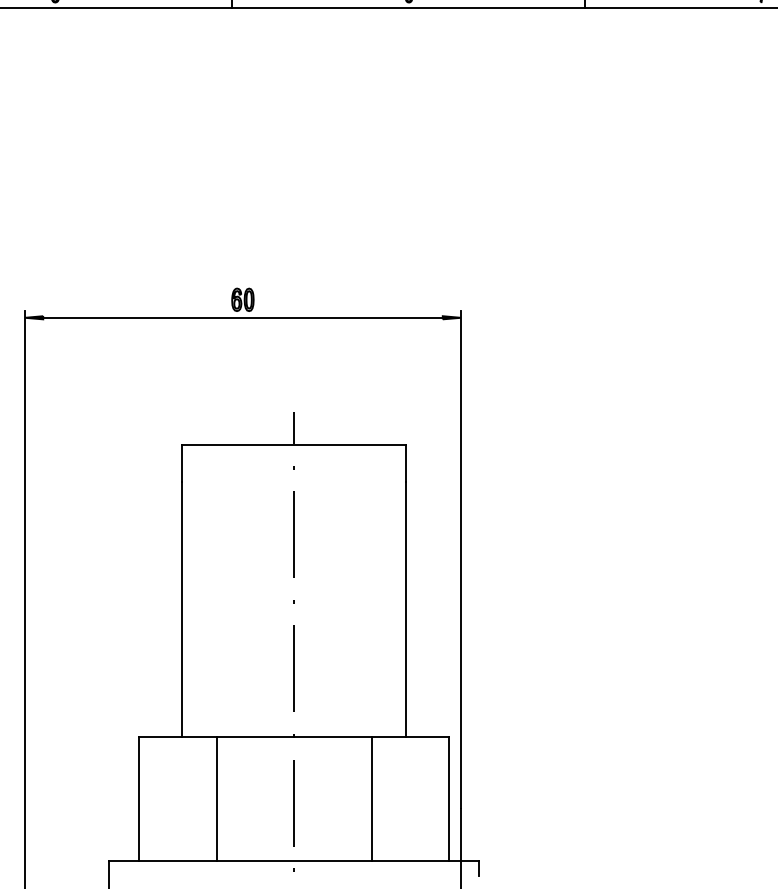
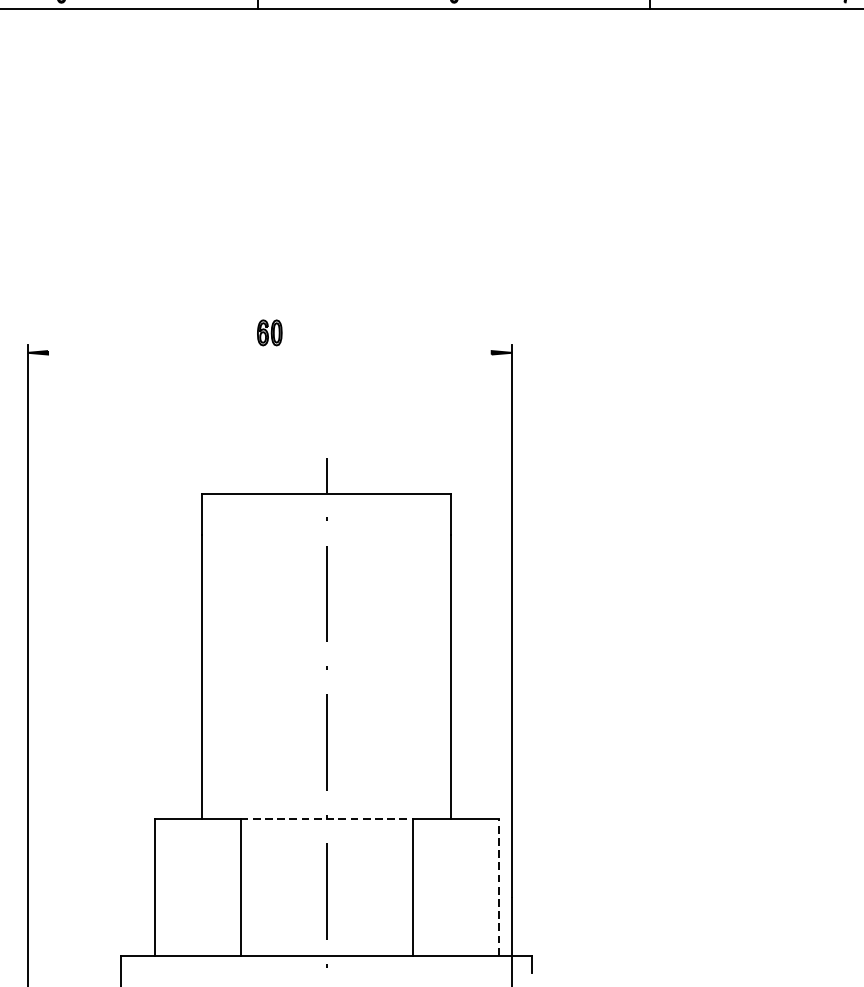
line: (242, 317) -> (269, 352), removed
line: (294, 737) -> (327, 818), solid -> dashed
line: (448, 799) -> (498, 887), solid -> dashed

